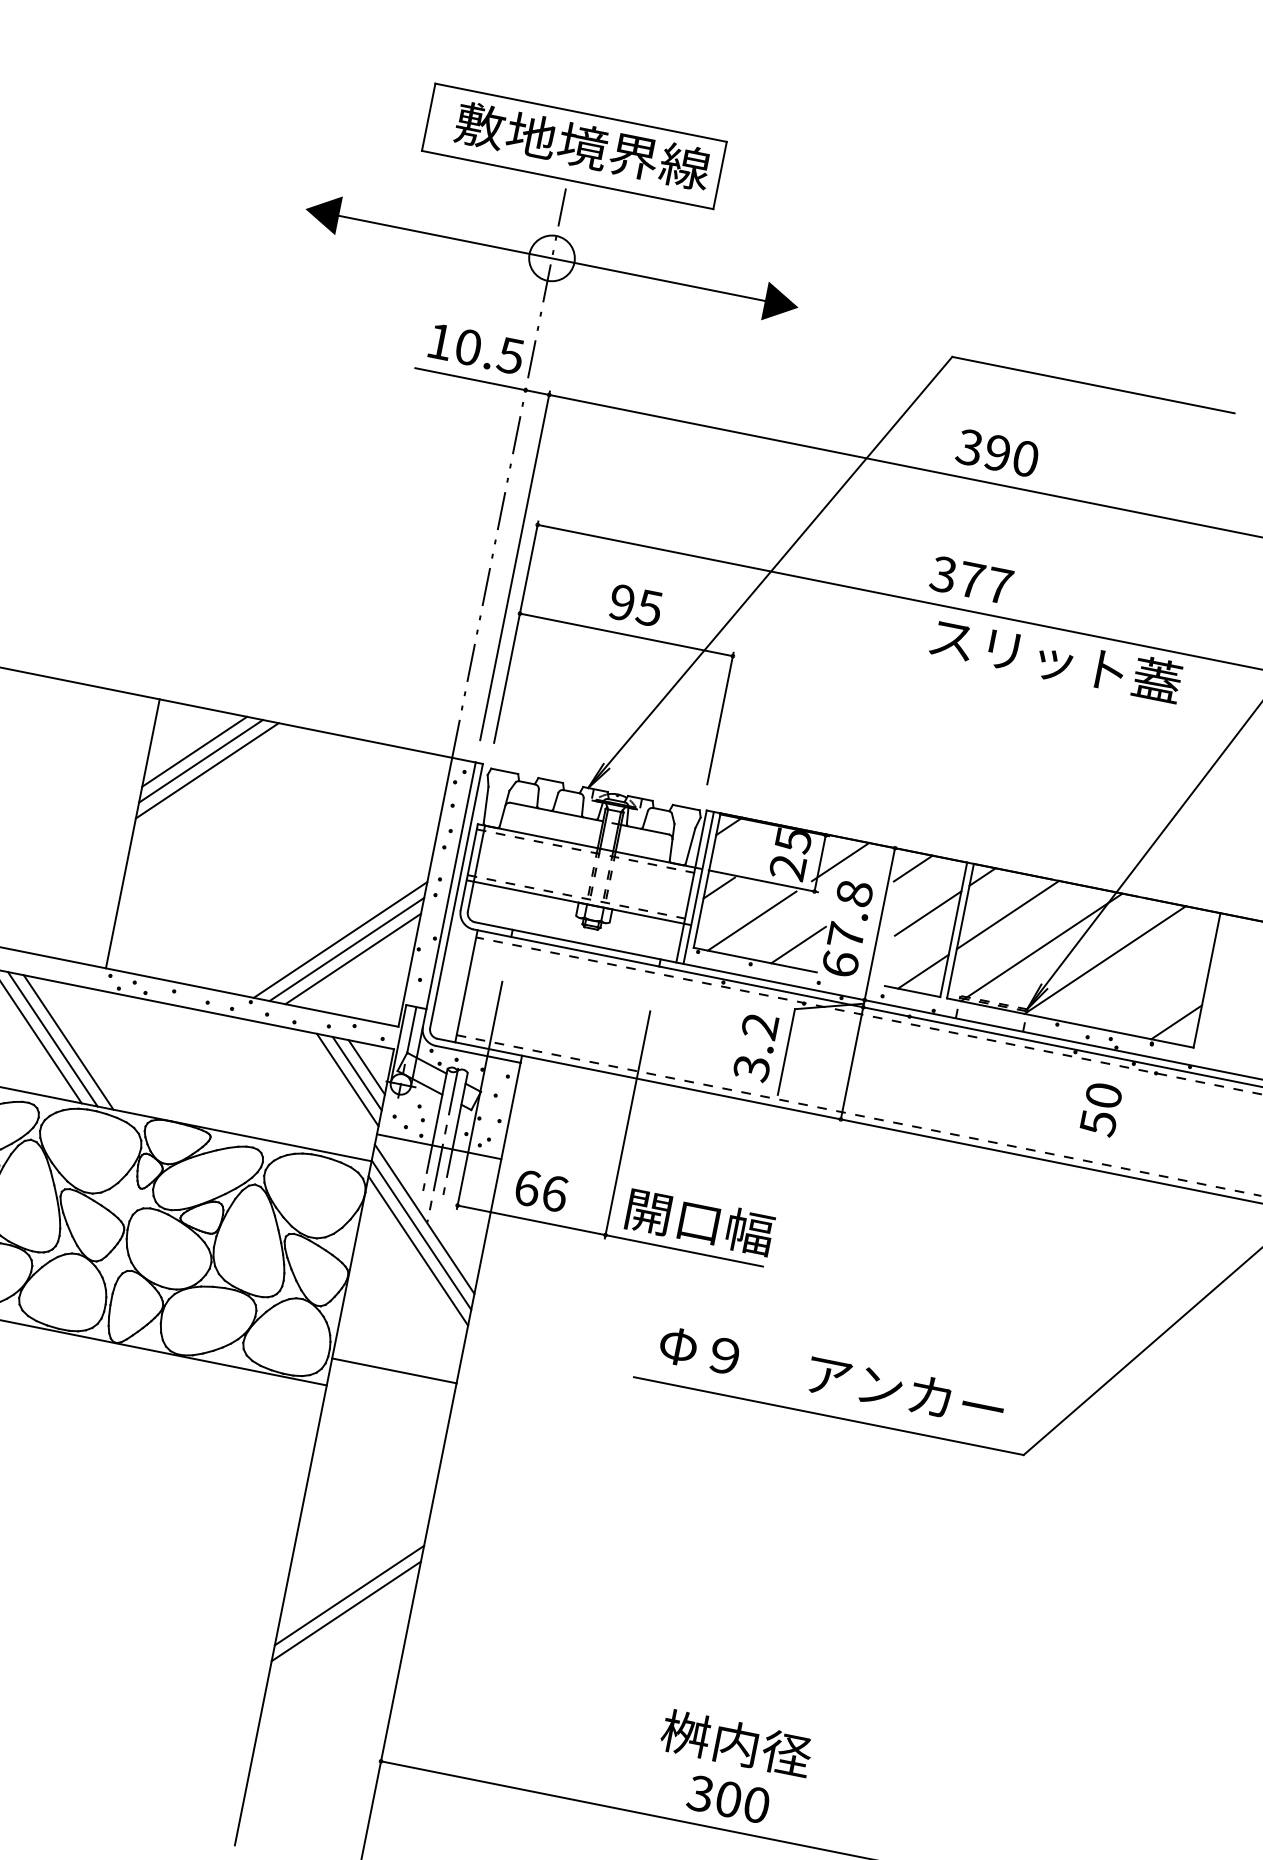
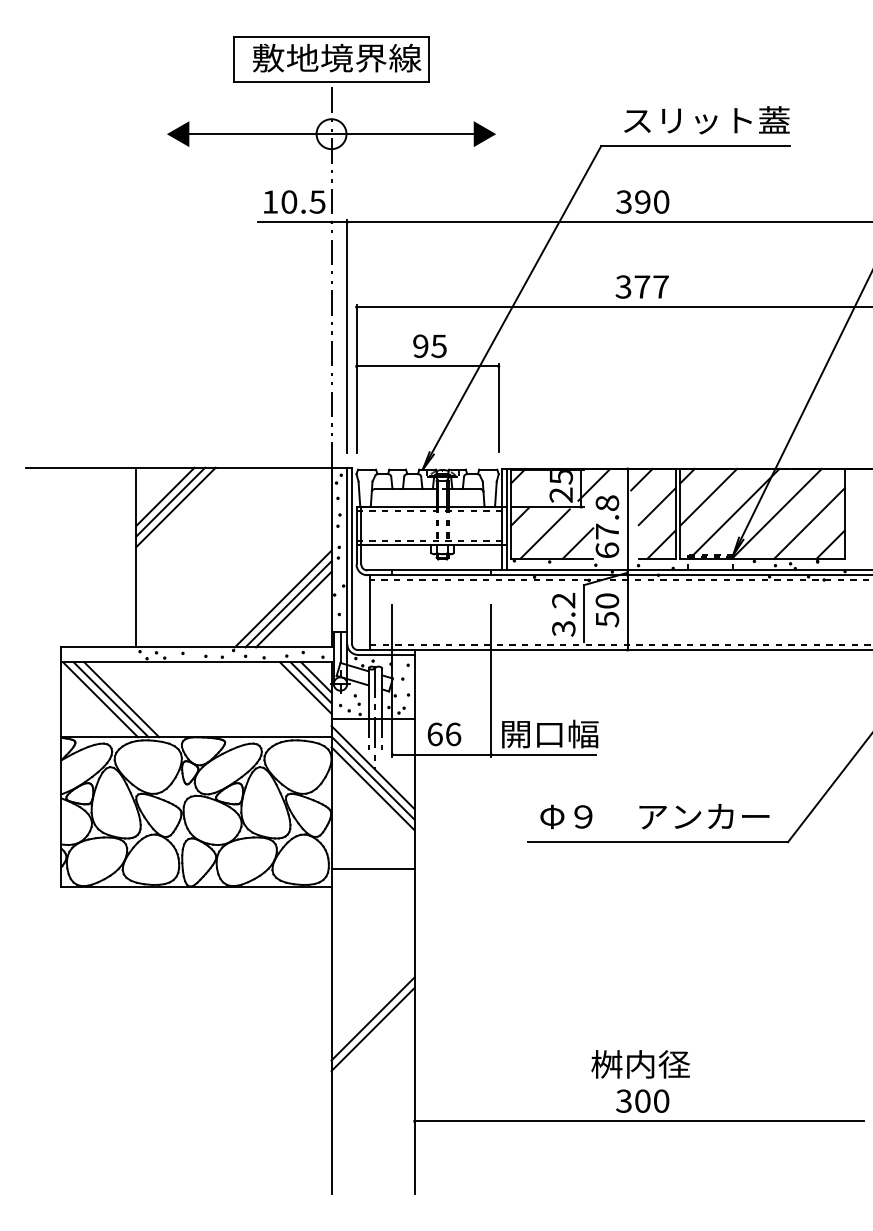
text: (1055, 660) -> (706, 120), moved
line: (1151, 984) -> (809, 523), added
text: (1101, 1109) -> (607, 610), moved

